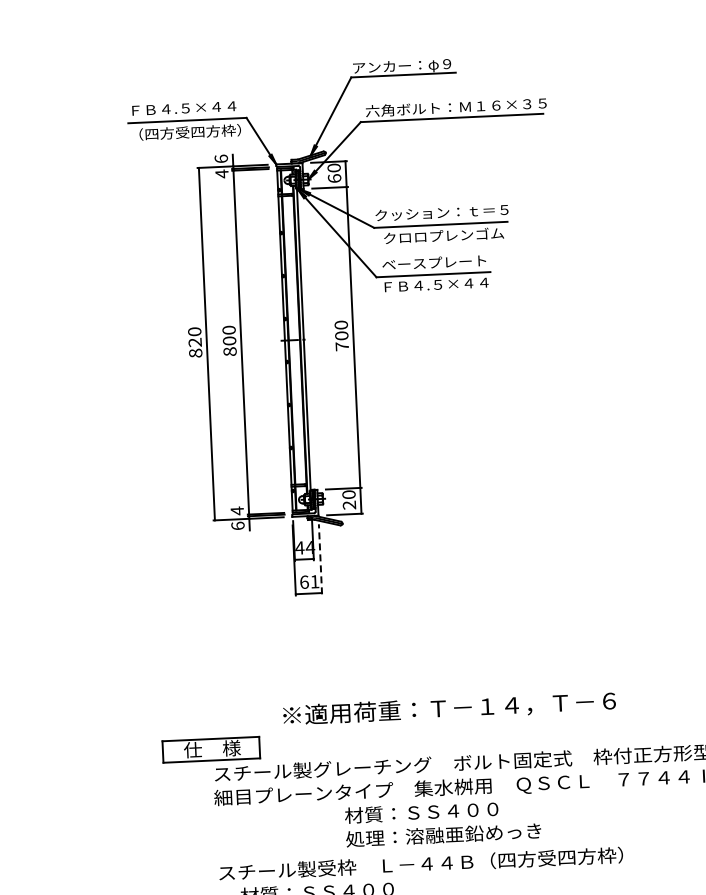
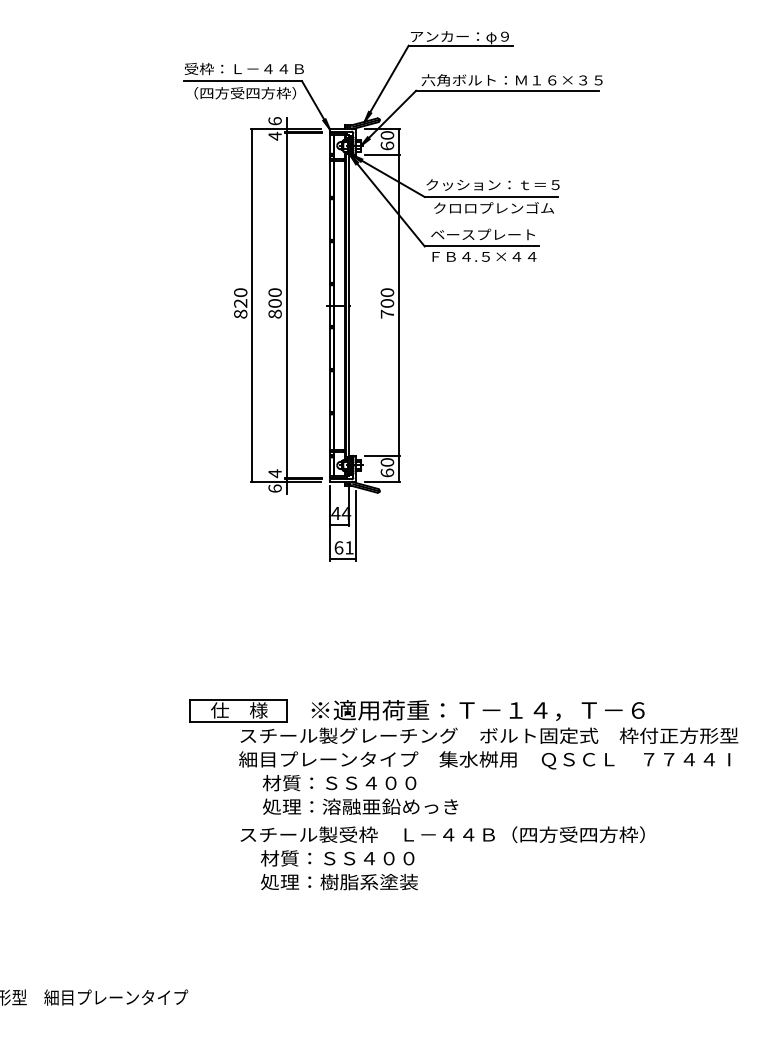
text: (188, 107) -> (244, 68), ＦＢ４.５×４４ -> 受枠：Ｌ－４４Ｂ
text: (349, 504) -> (387, 472), 20 -> 60
line: (320, 559) -> (356, 525), dashed -> solid
text: (448, 708) -> (477, 710), moved
text: (443, 822) -> (360, 794), moved

